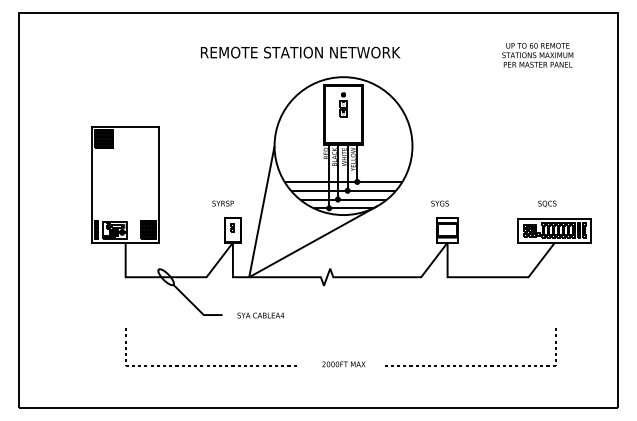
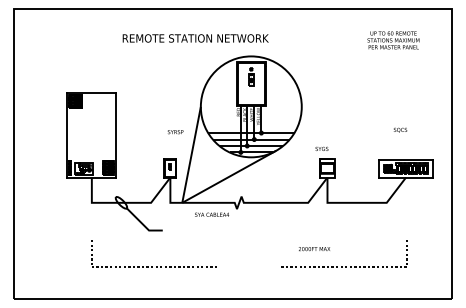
text: (300, 52) -> (195, 38), moved
text: (222, 203) -> (175, 132), moved
text: (547, 203) -> (400, 129), moved
text: (260, 315) -> (211, 214), moved
text: (343, 364) -> (314, 249), moved

